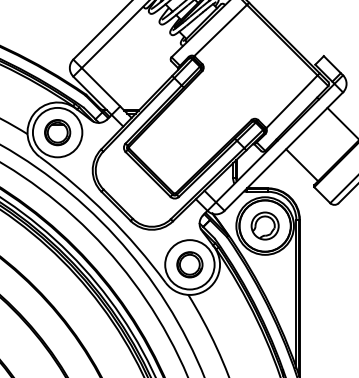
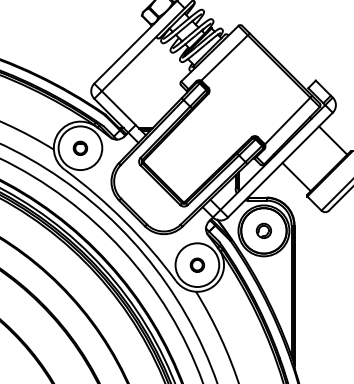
part: (57, 132) -> (80, 148), size x0.6
part: (264, 225) -> (263, 230), size x0.6
part: (190, 265) -> (197, 265), size x0.6

